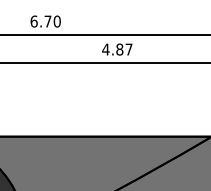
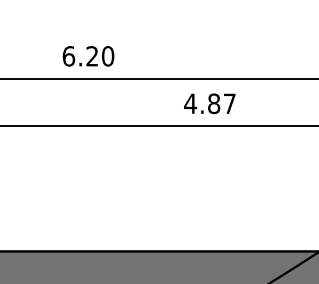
text: (47, 21) -> (91, 56), 6.70 -> 6.20

